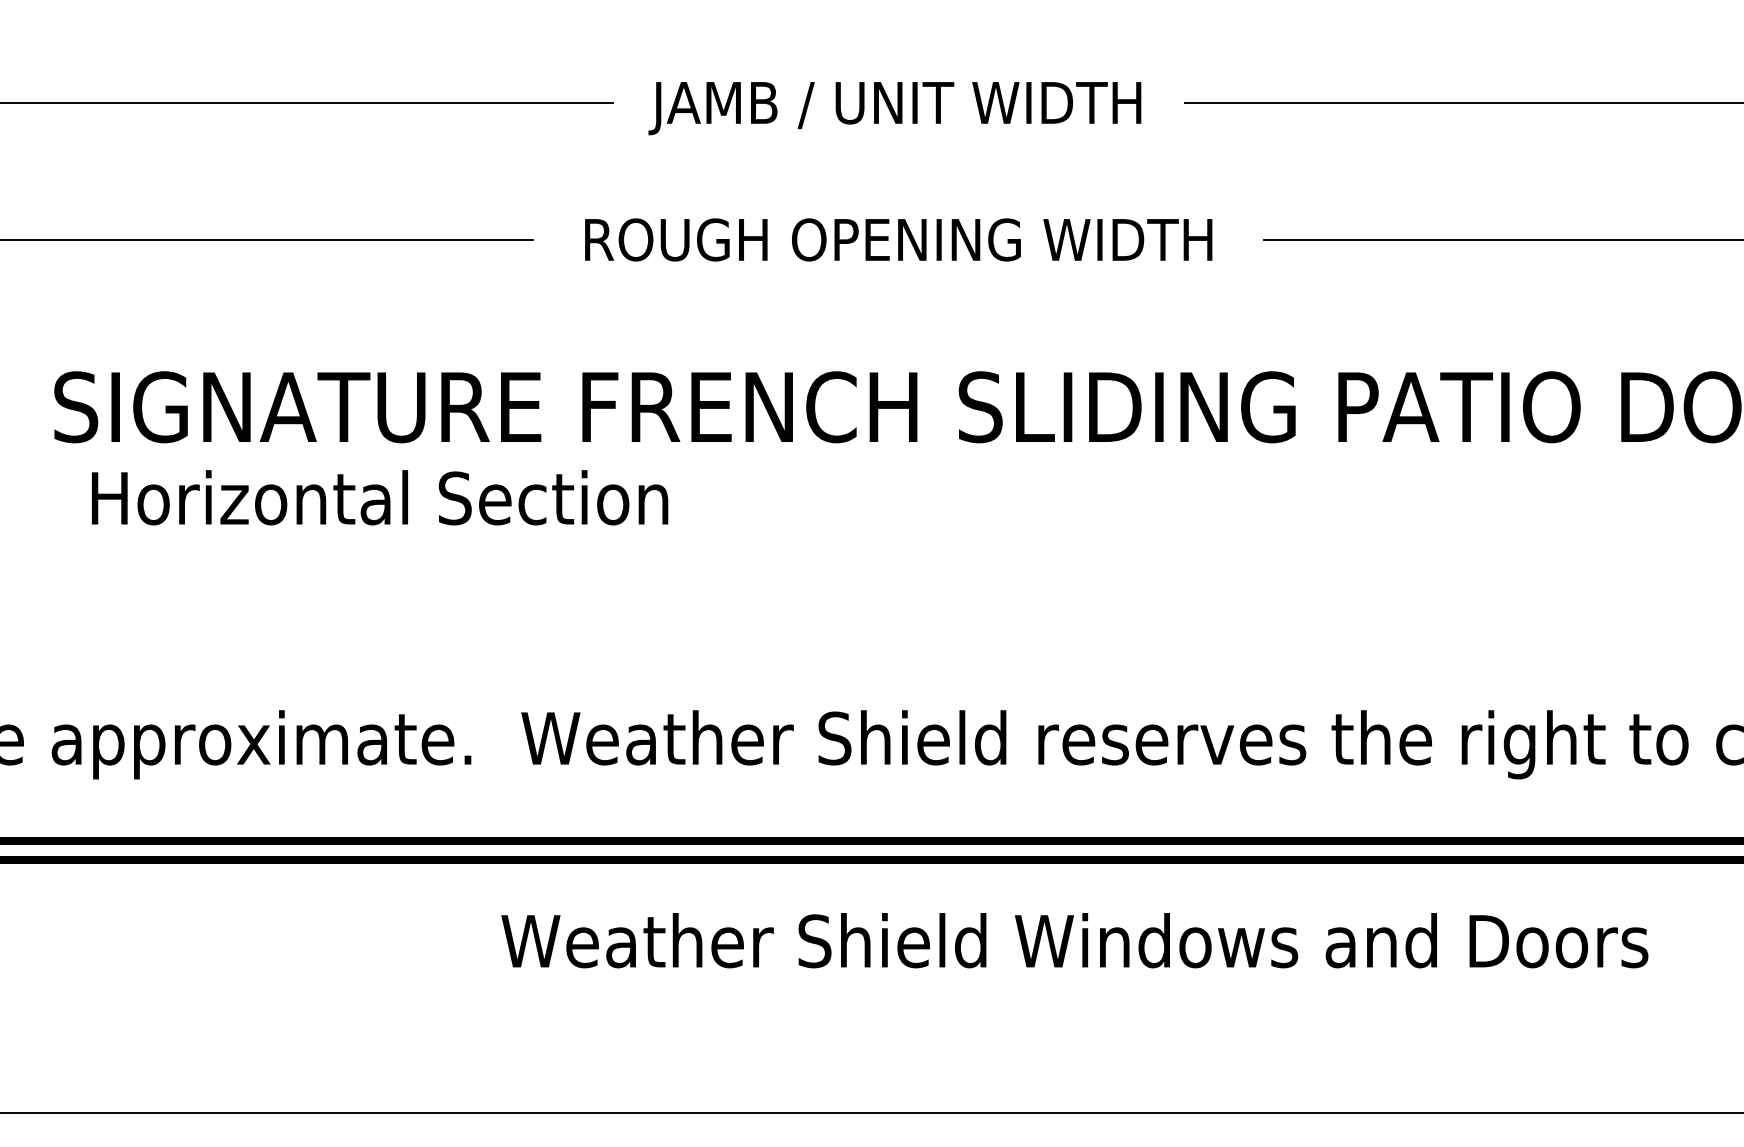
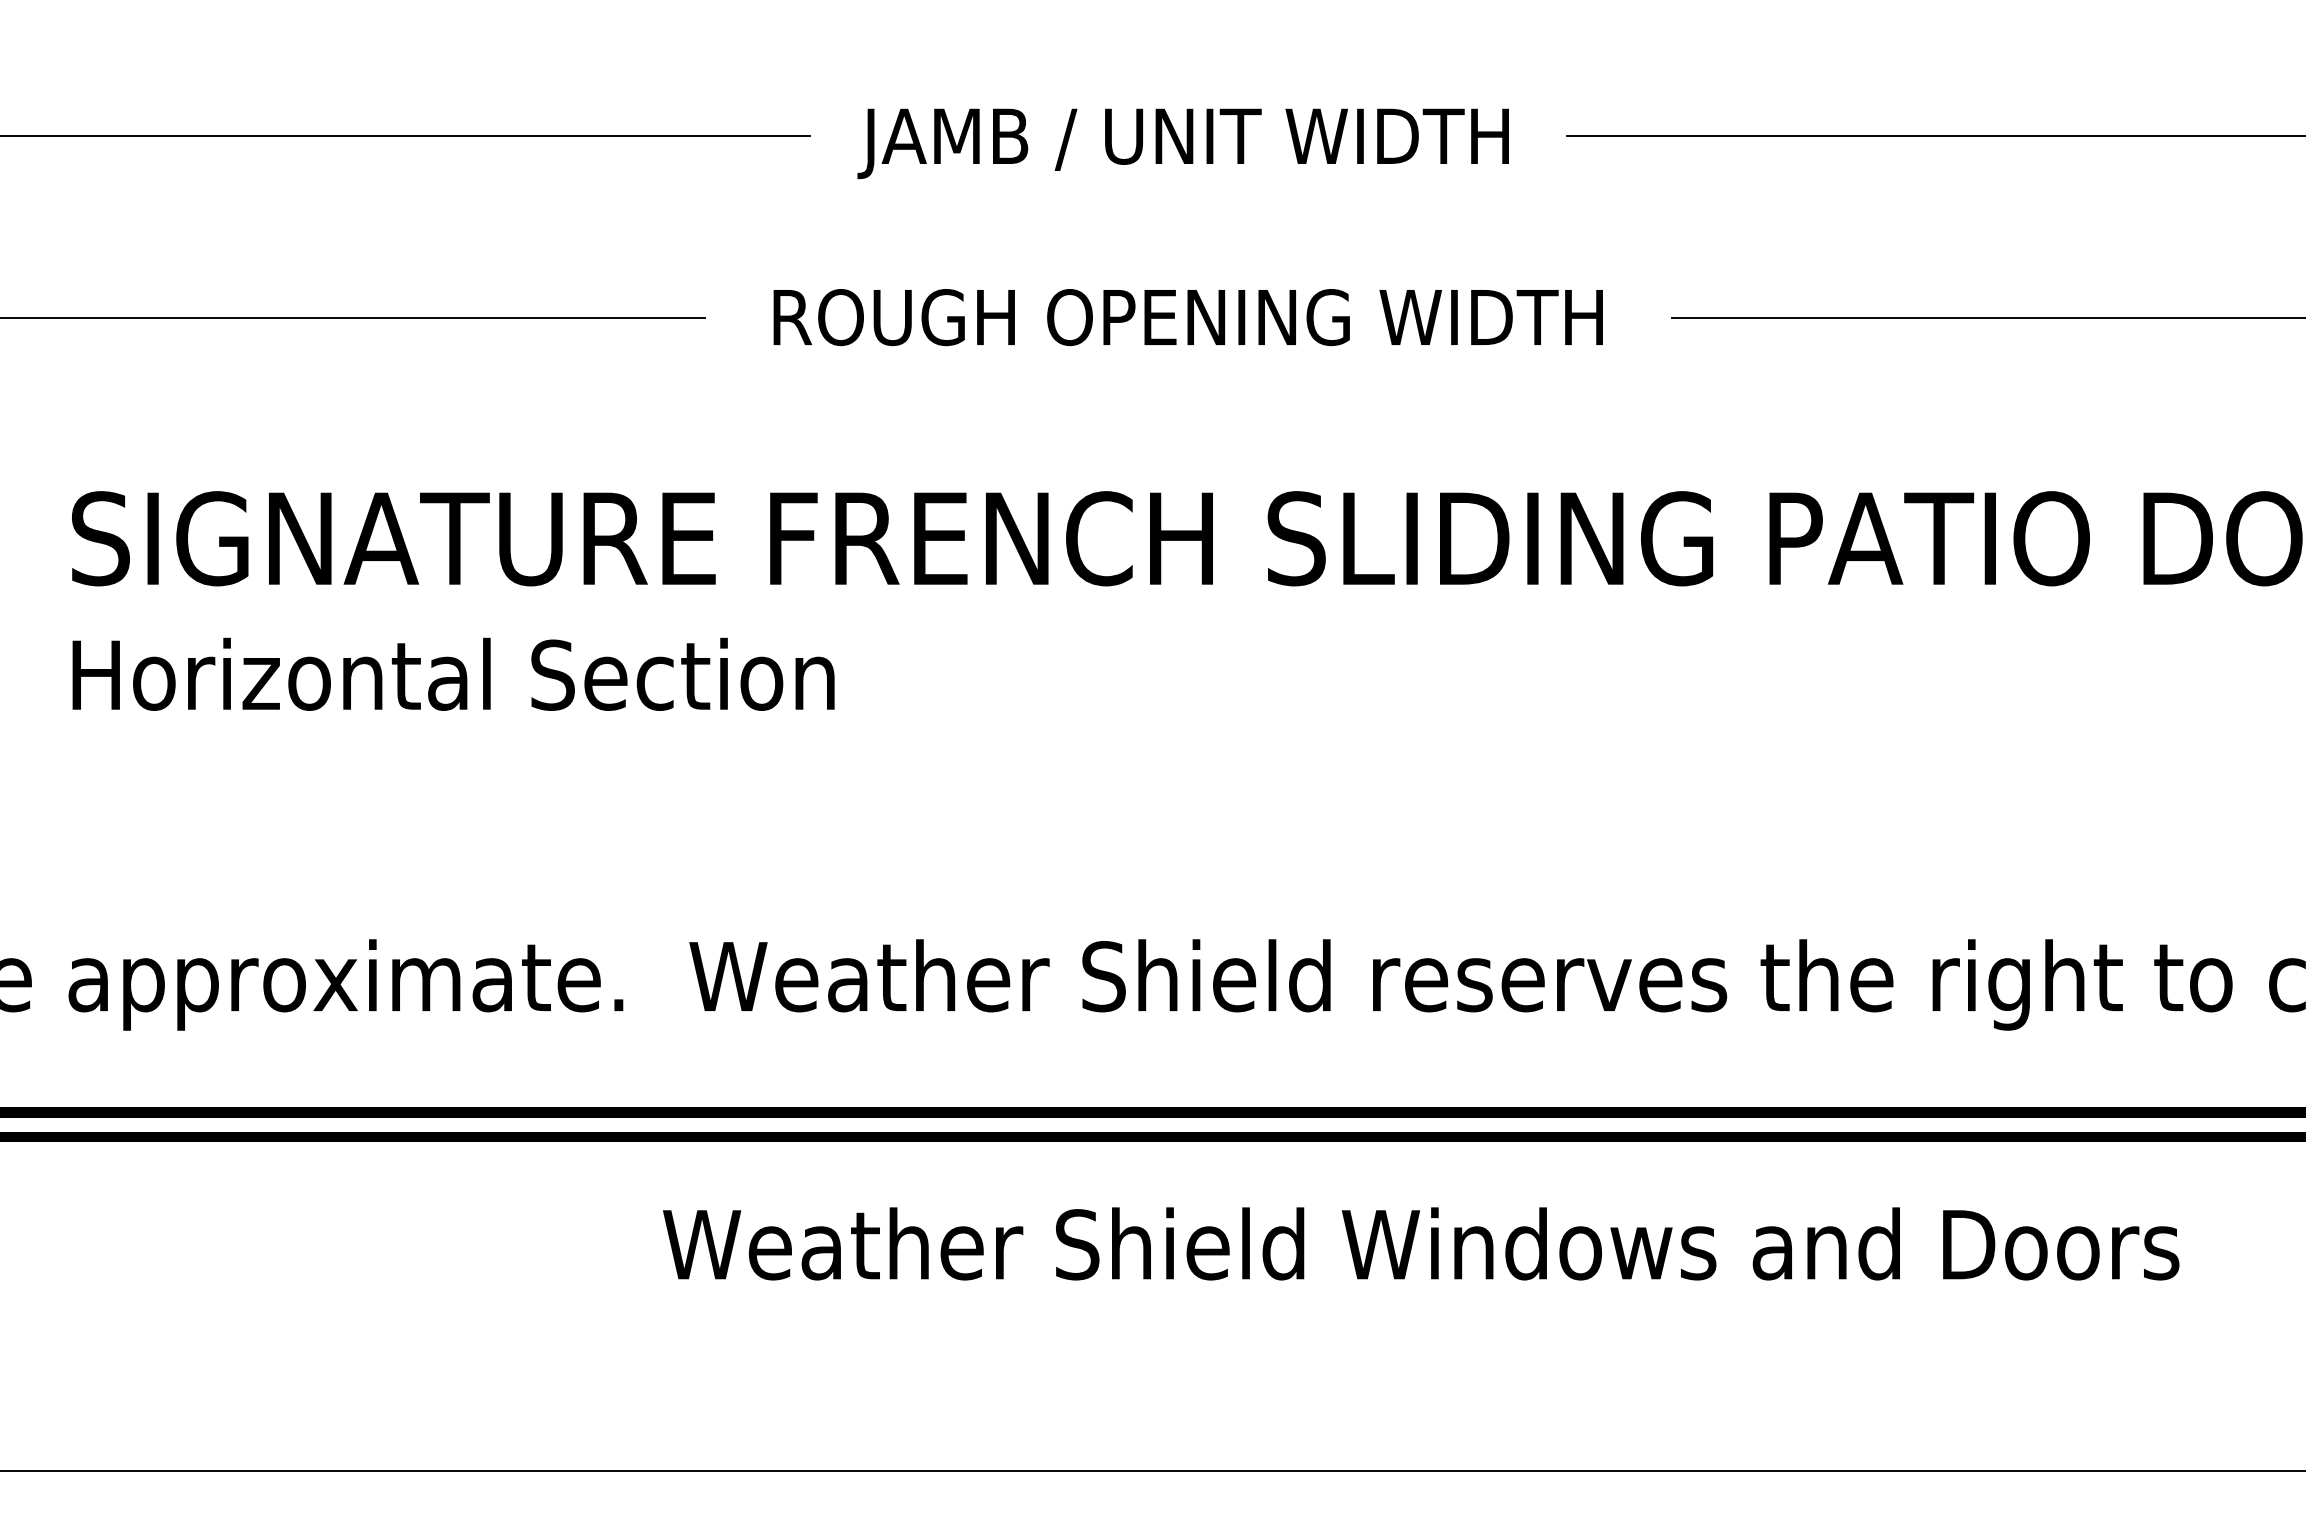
text: (379, 497) -> (453, 673), moved

